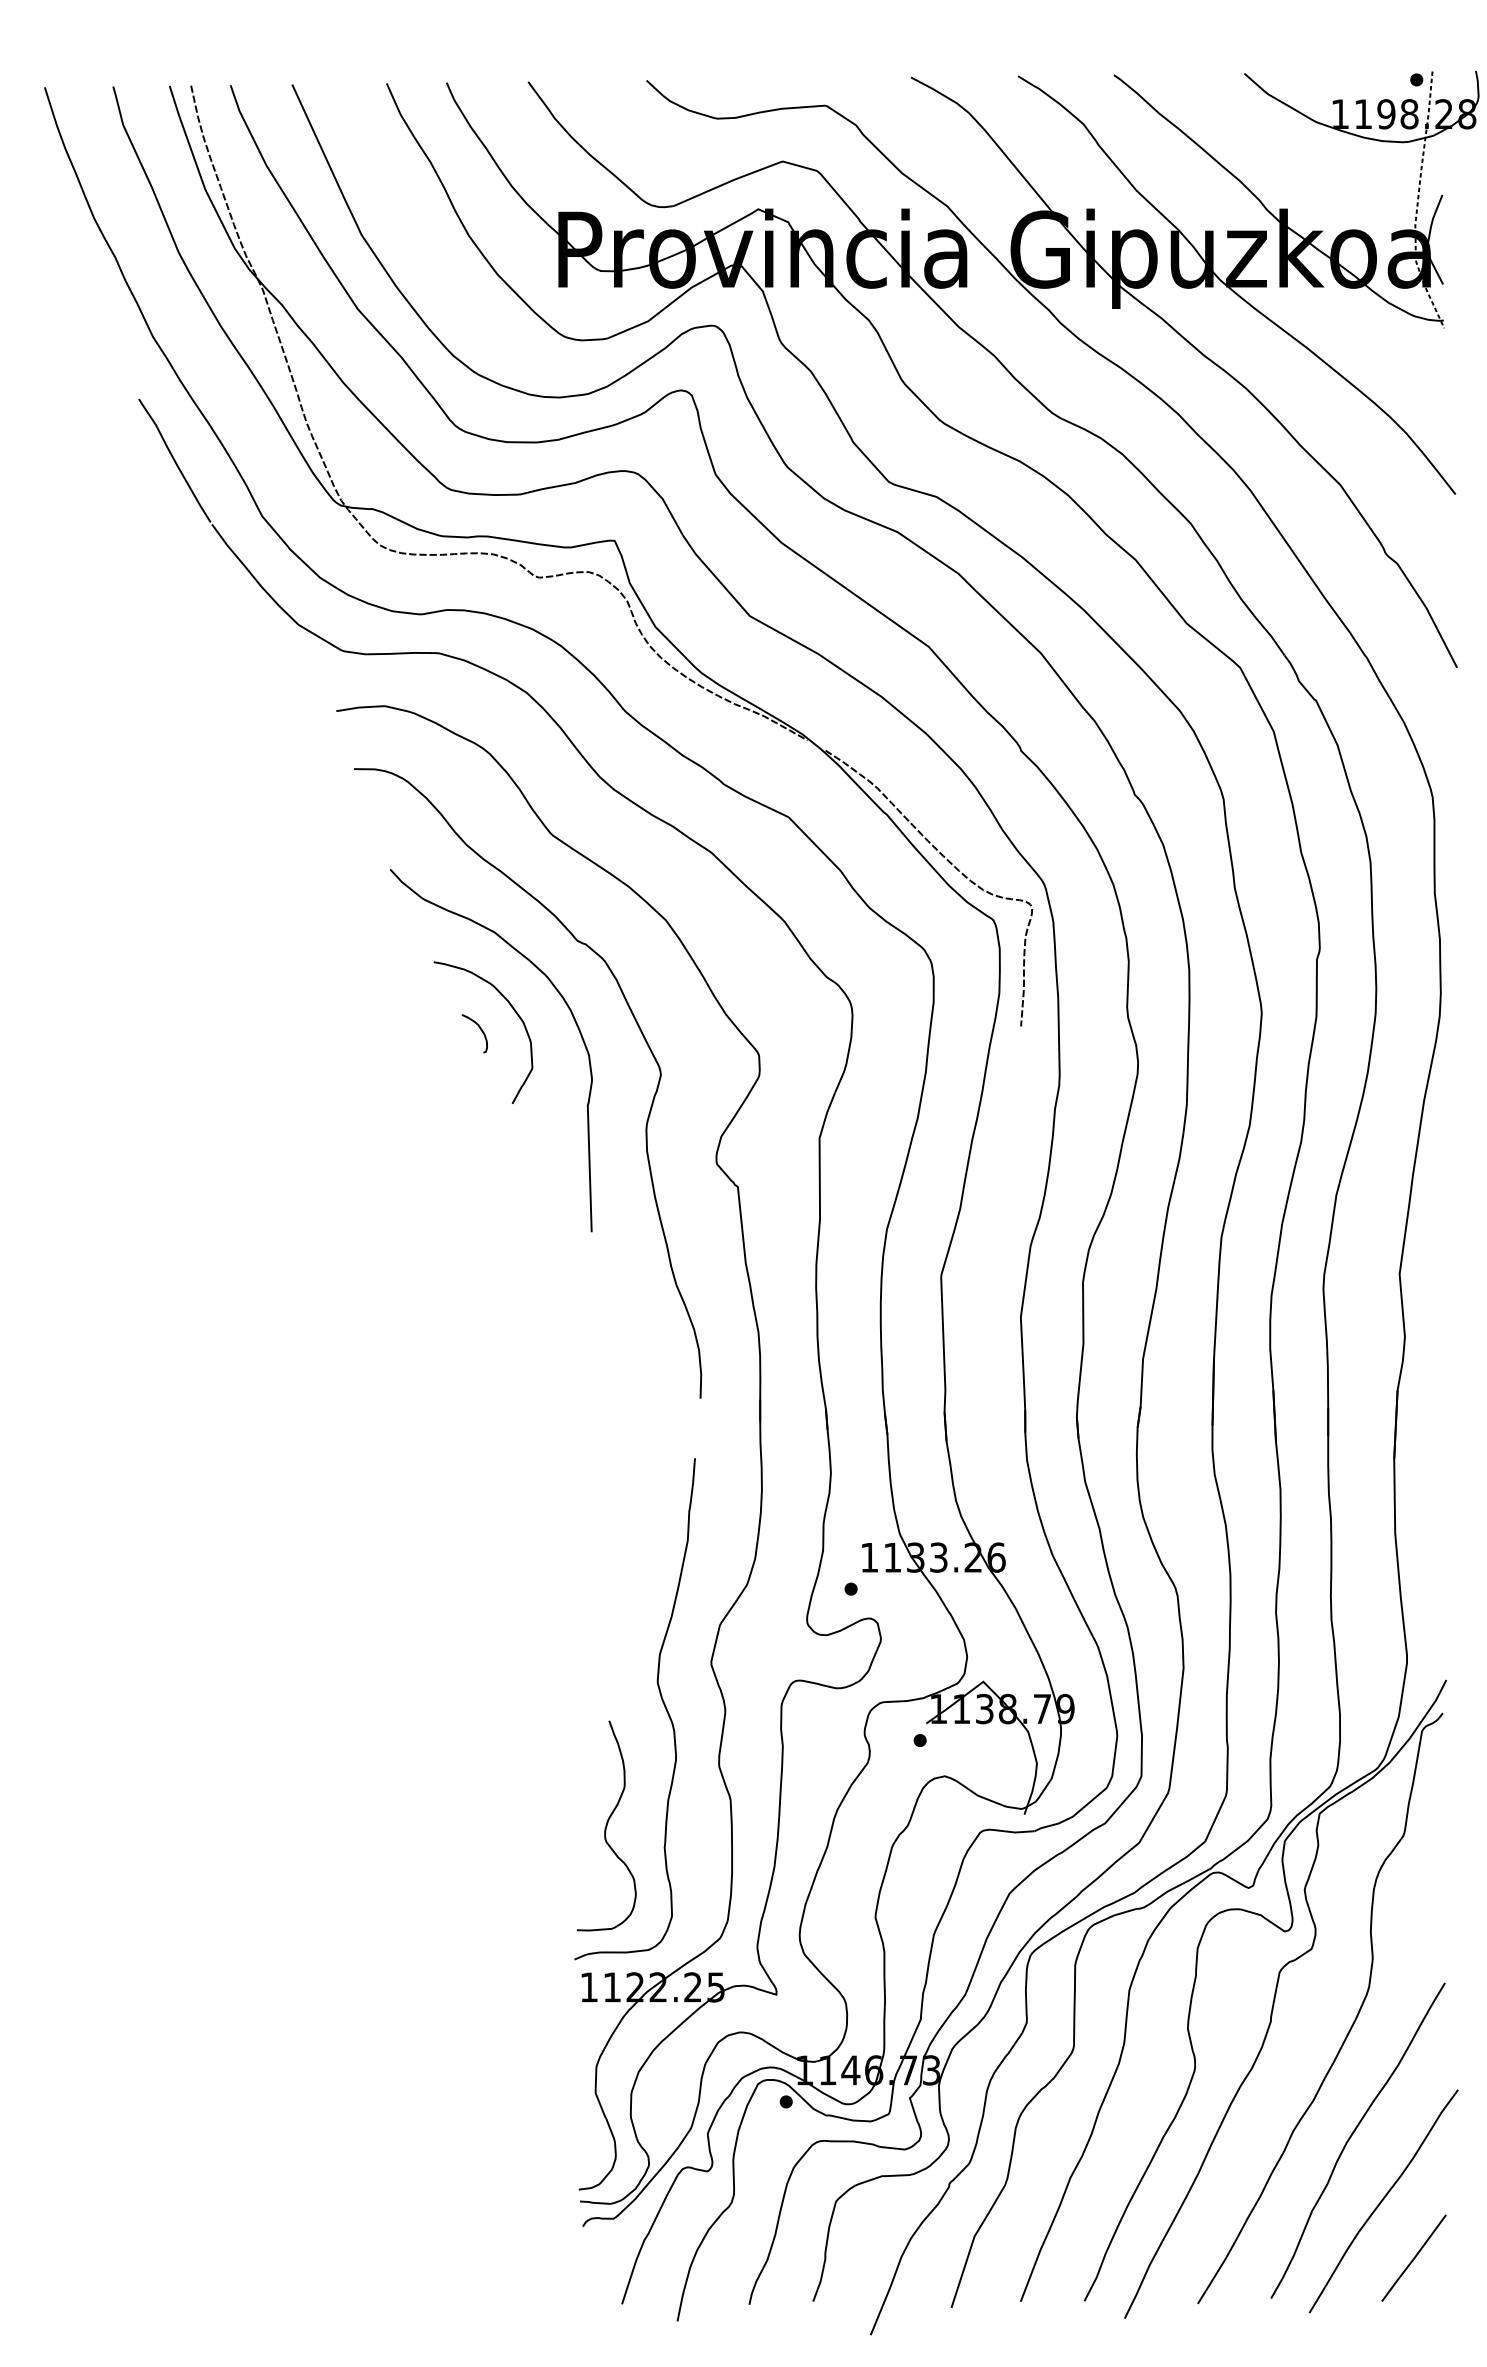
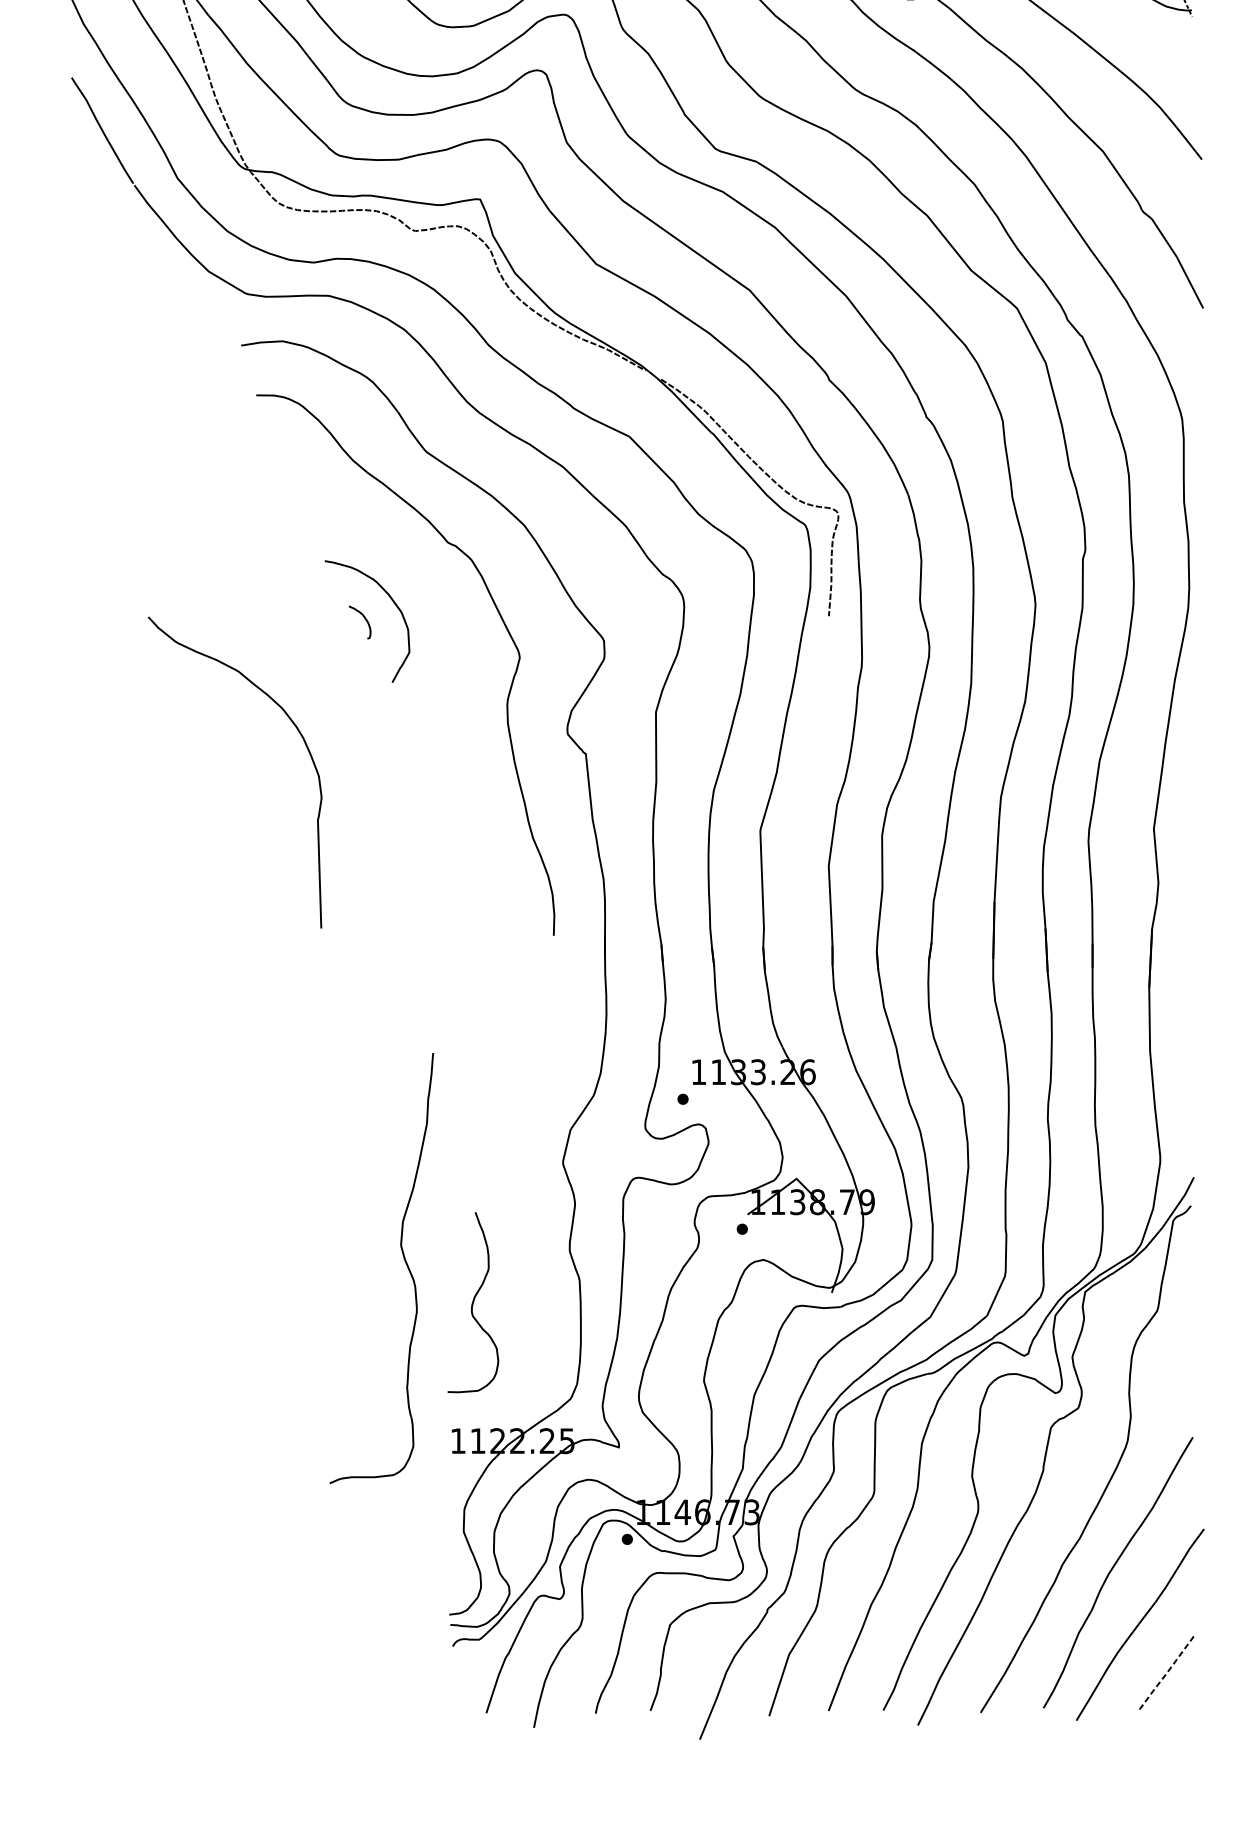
curve: (567, 1007) -> (300, 735), moved
part: (661, 1700) -> (404, 1260), moved
line: (1413, 2259) -> (1165, 1674), solid -> dashed

